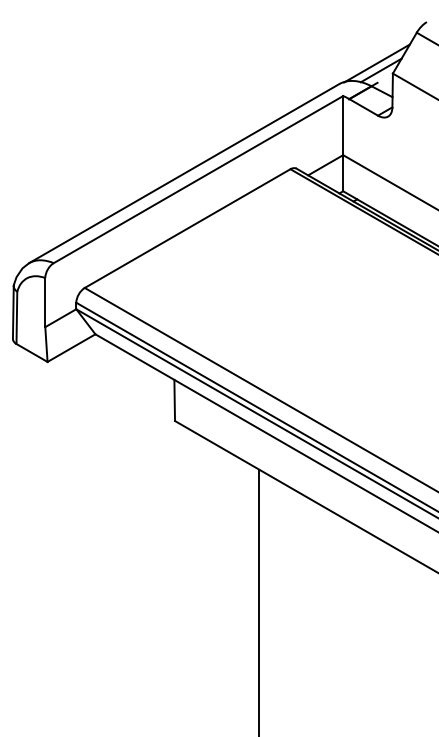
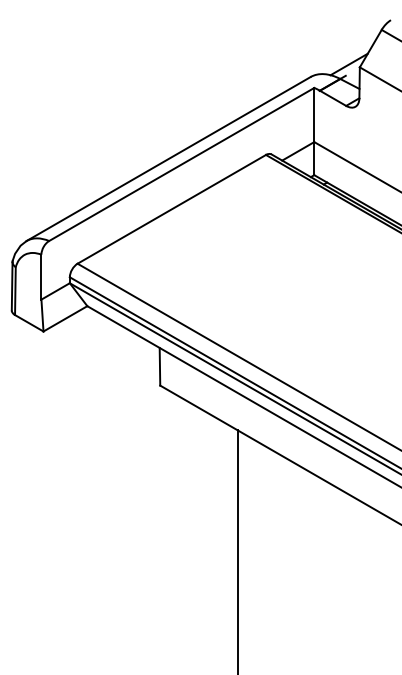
line: (376, 63) -> (344, 58), removed

